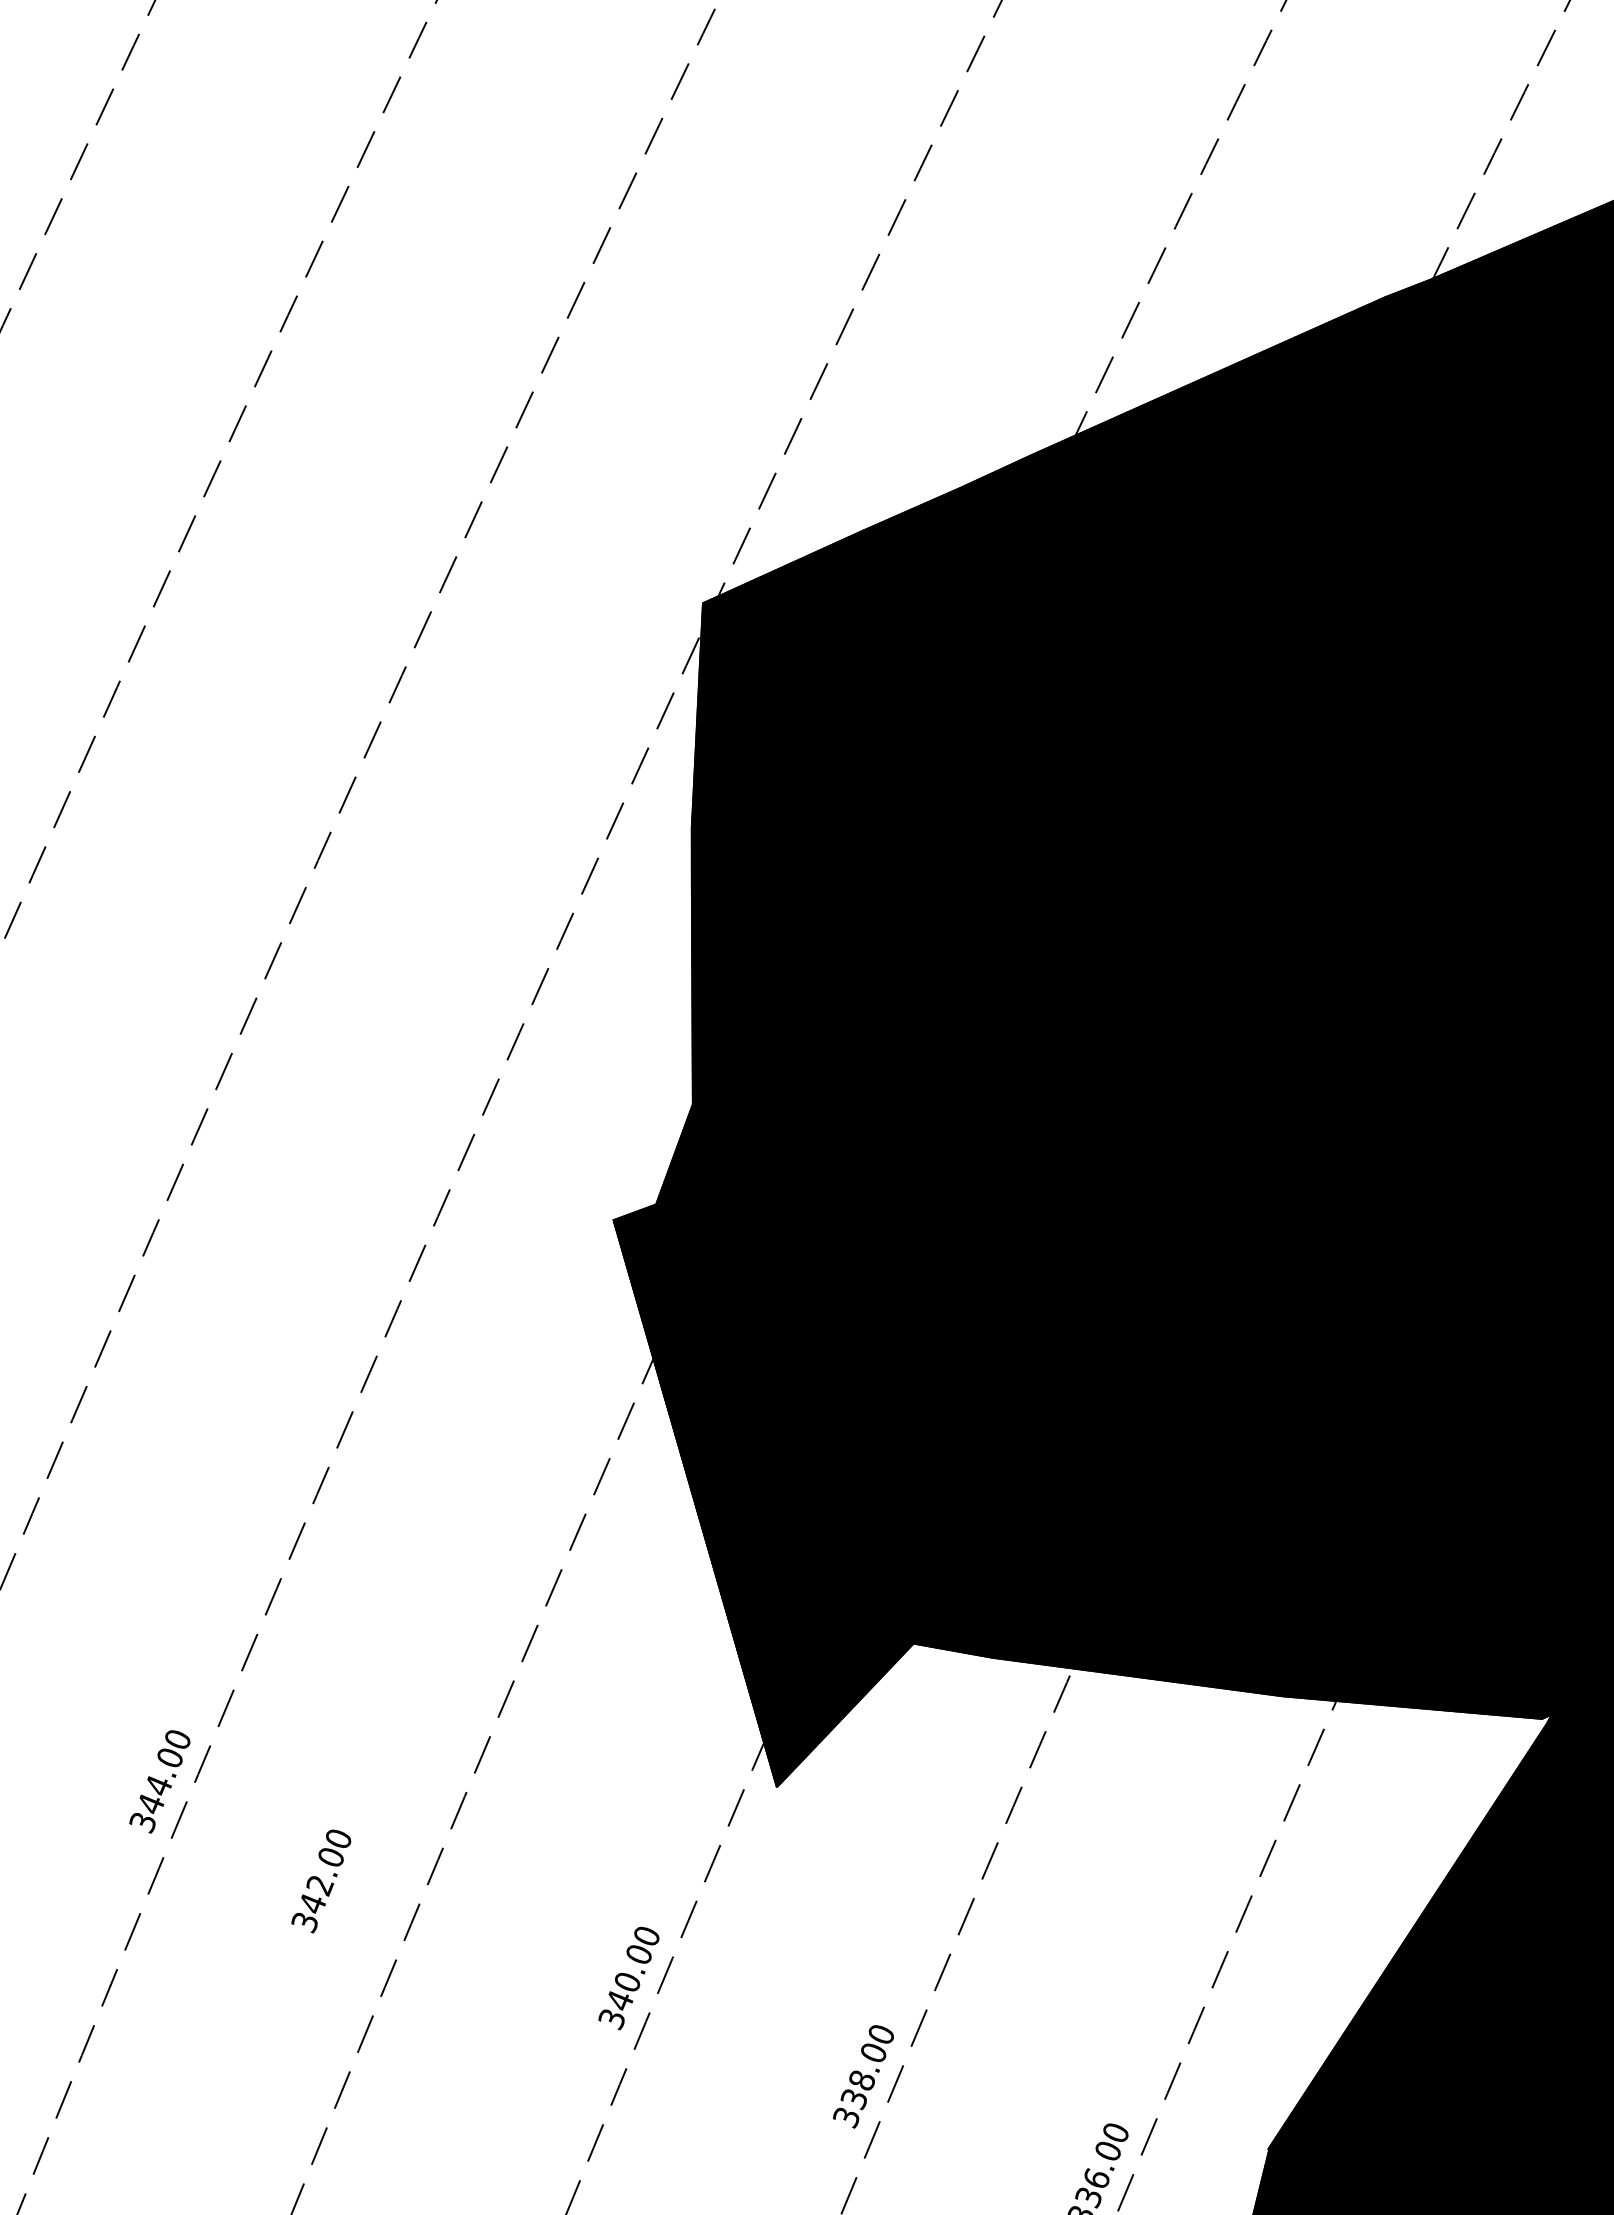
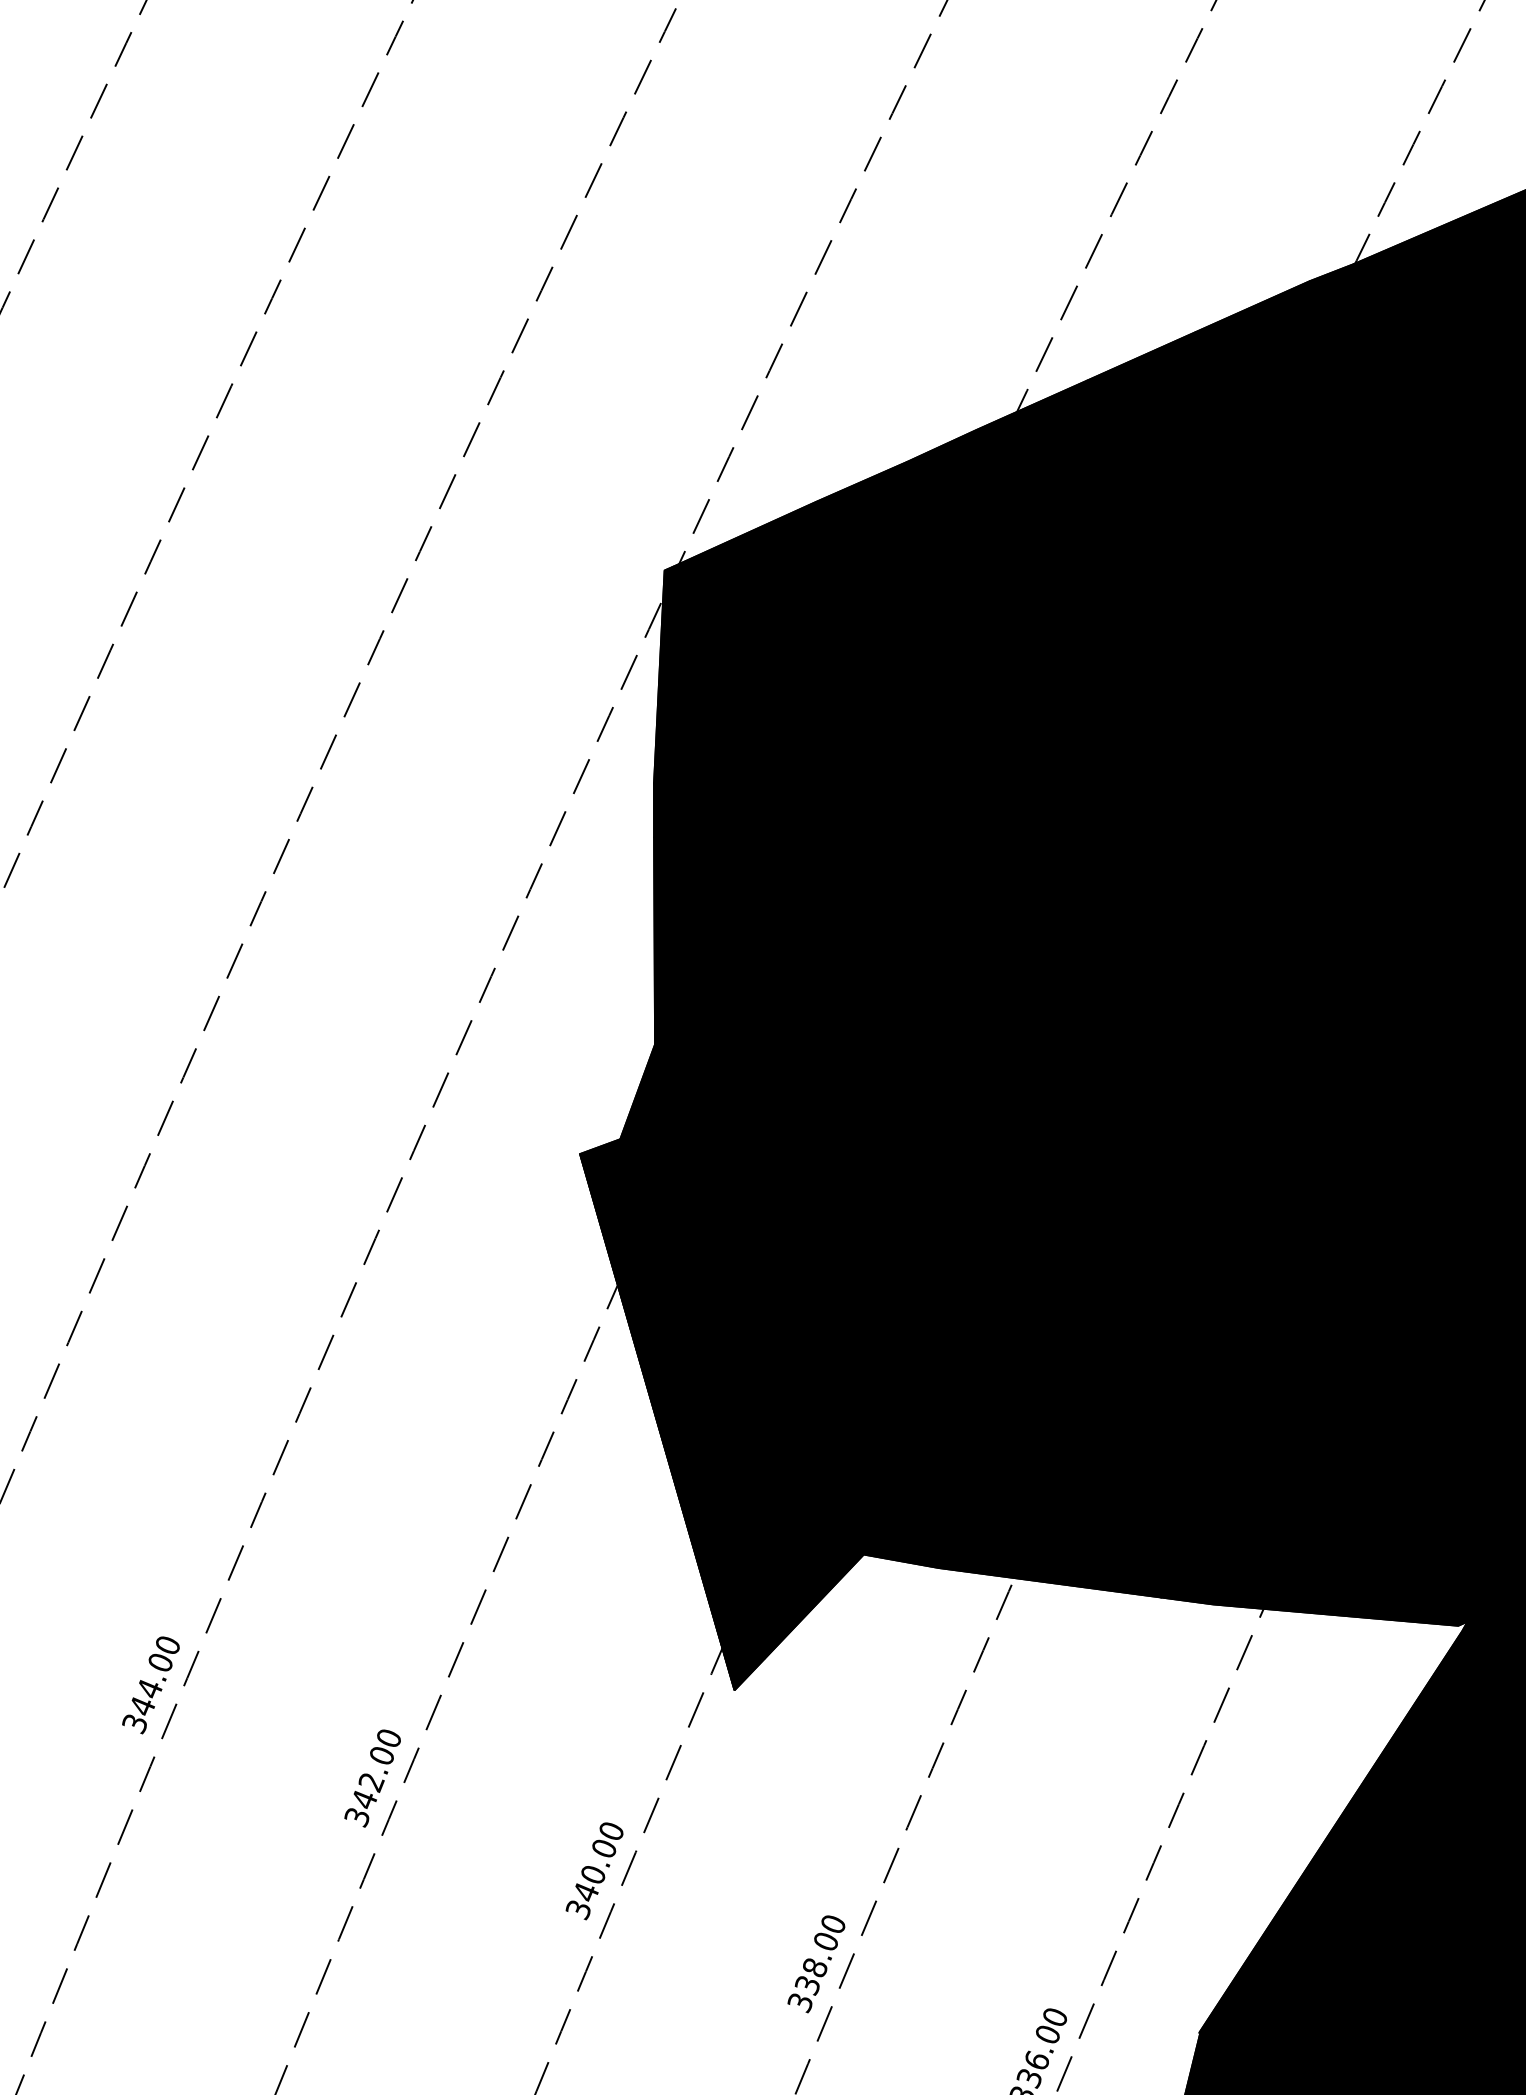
text: (321, 1881) -> (372, 1778), moved

